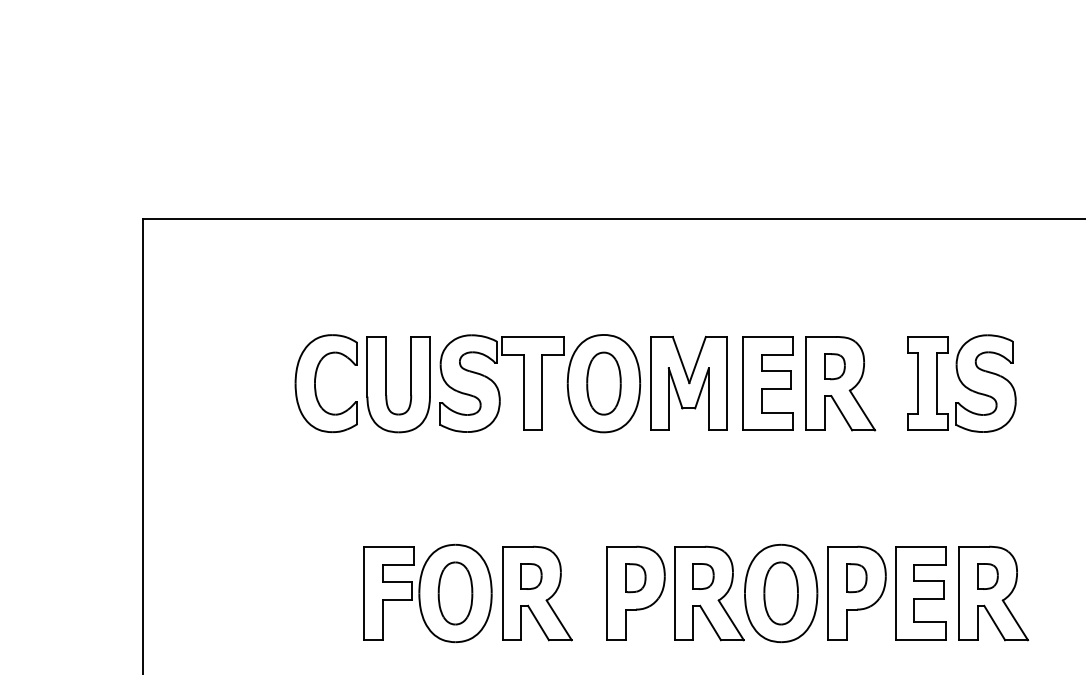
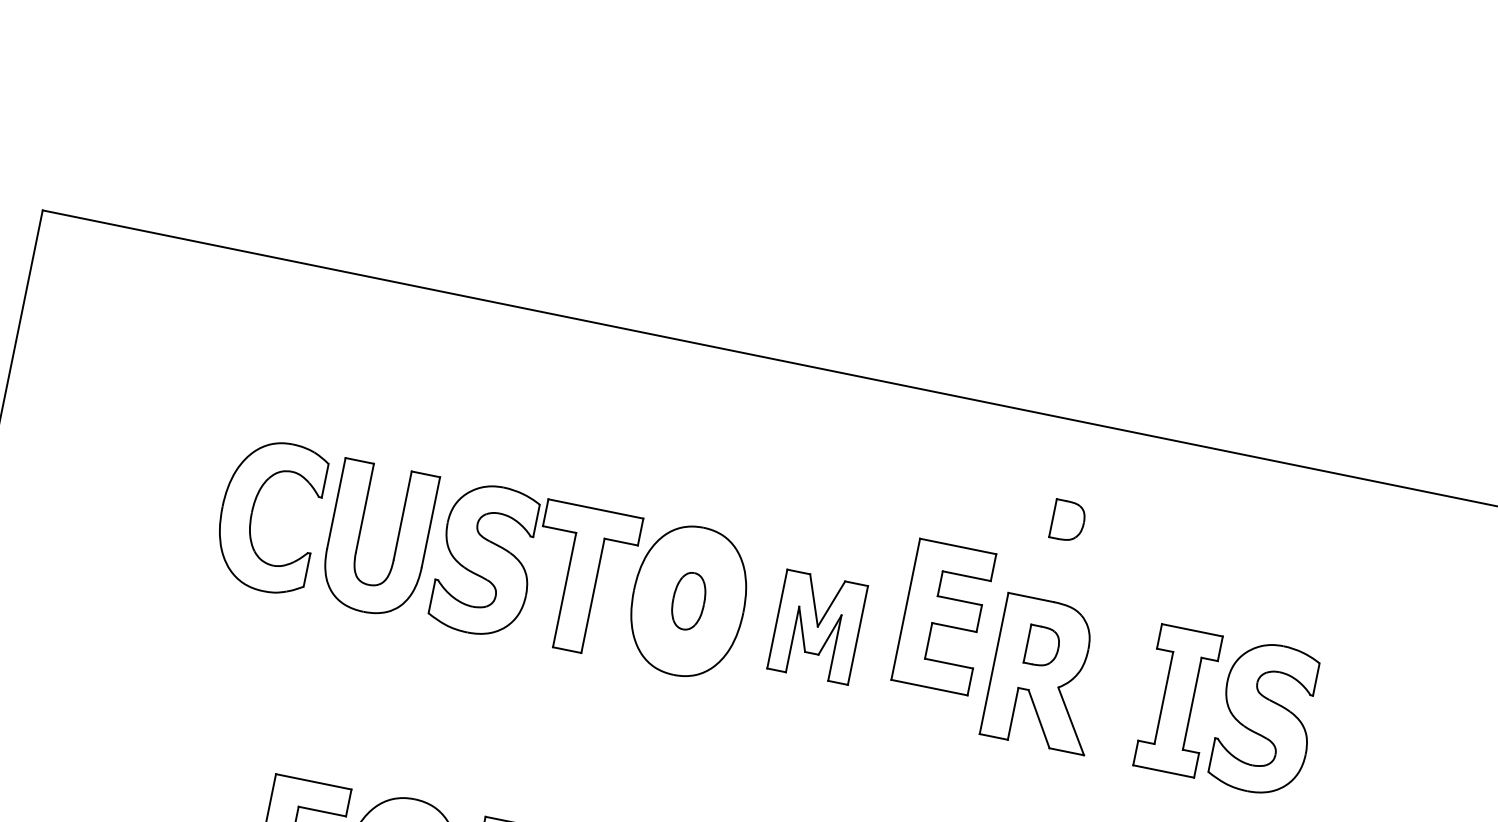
part: (834, 283) -> (1067, 520), added
part: (688, 382) -> (816, 625), size x0.7
part: (603, 383) -> (688, 600), size x0.6
part: (767, 383) -> (943, 616), moved

